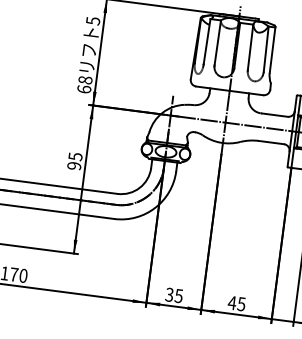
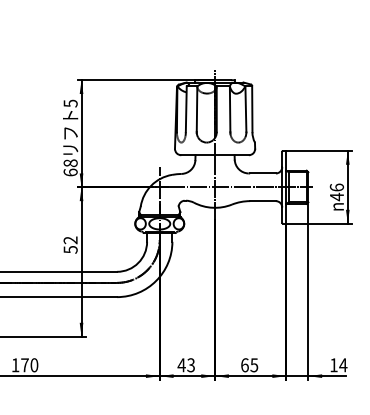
text: (74, 160) -> (70, 244), 95 -> 52
text: (173, 295) -> (185, 365), 35 -> 43
text: (231, 303) -> (244, 365), 45 -> 65

